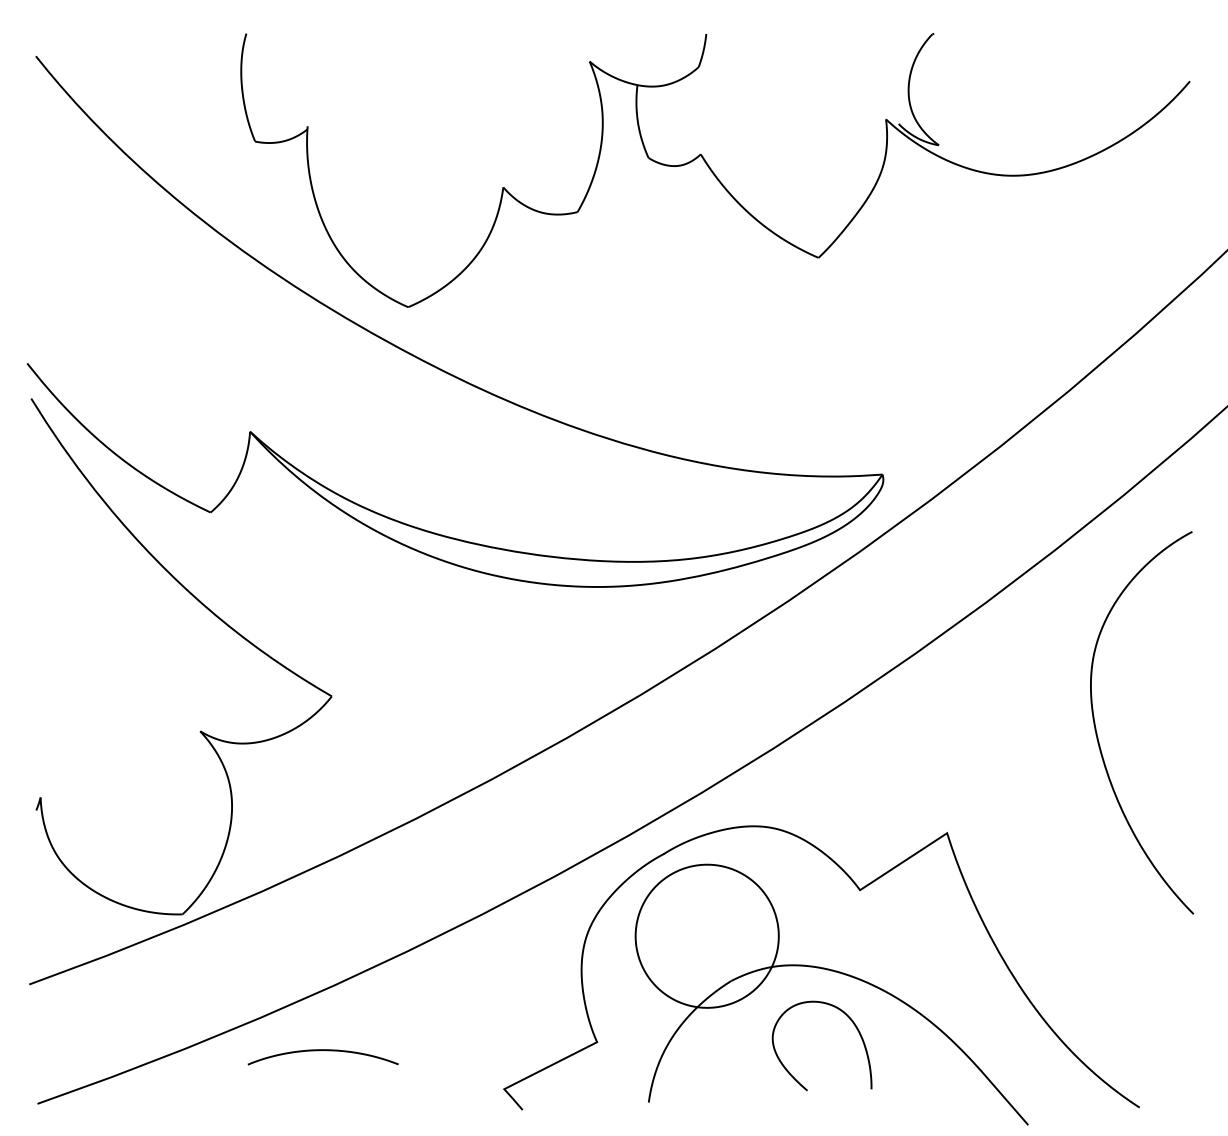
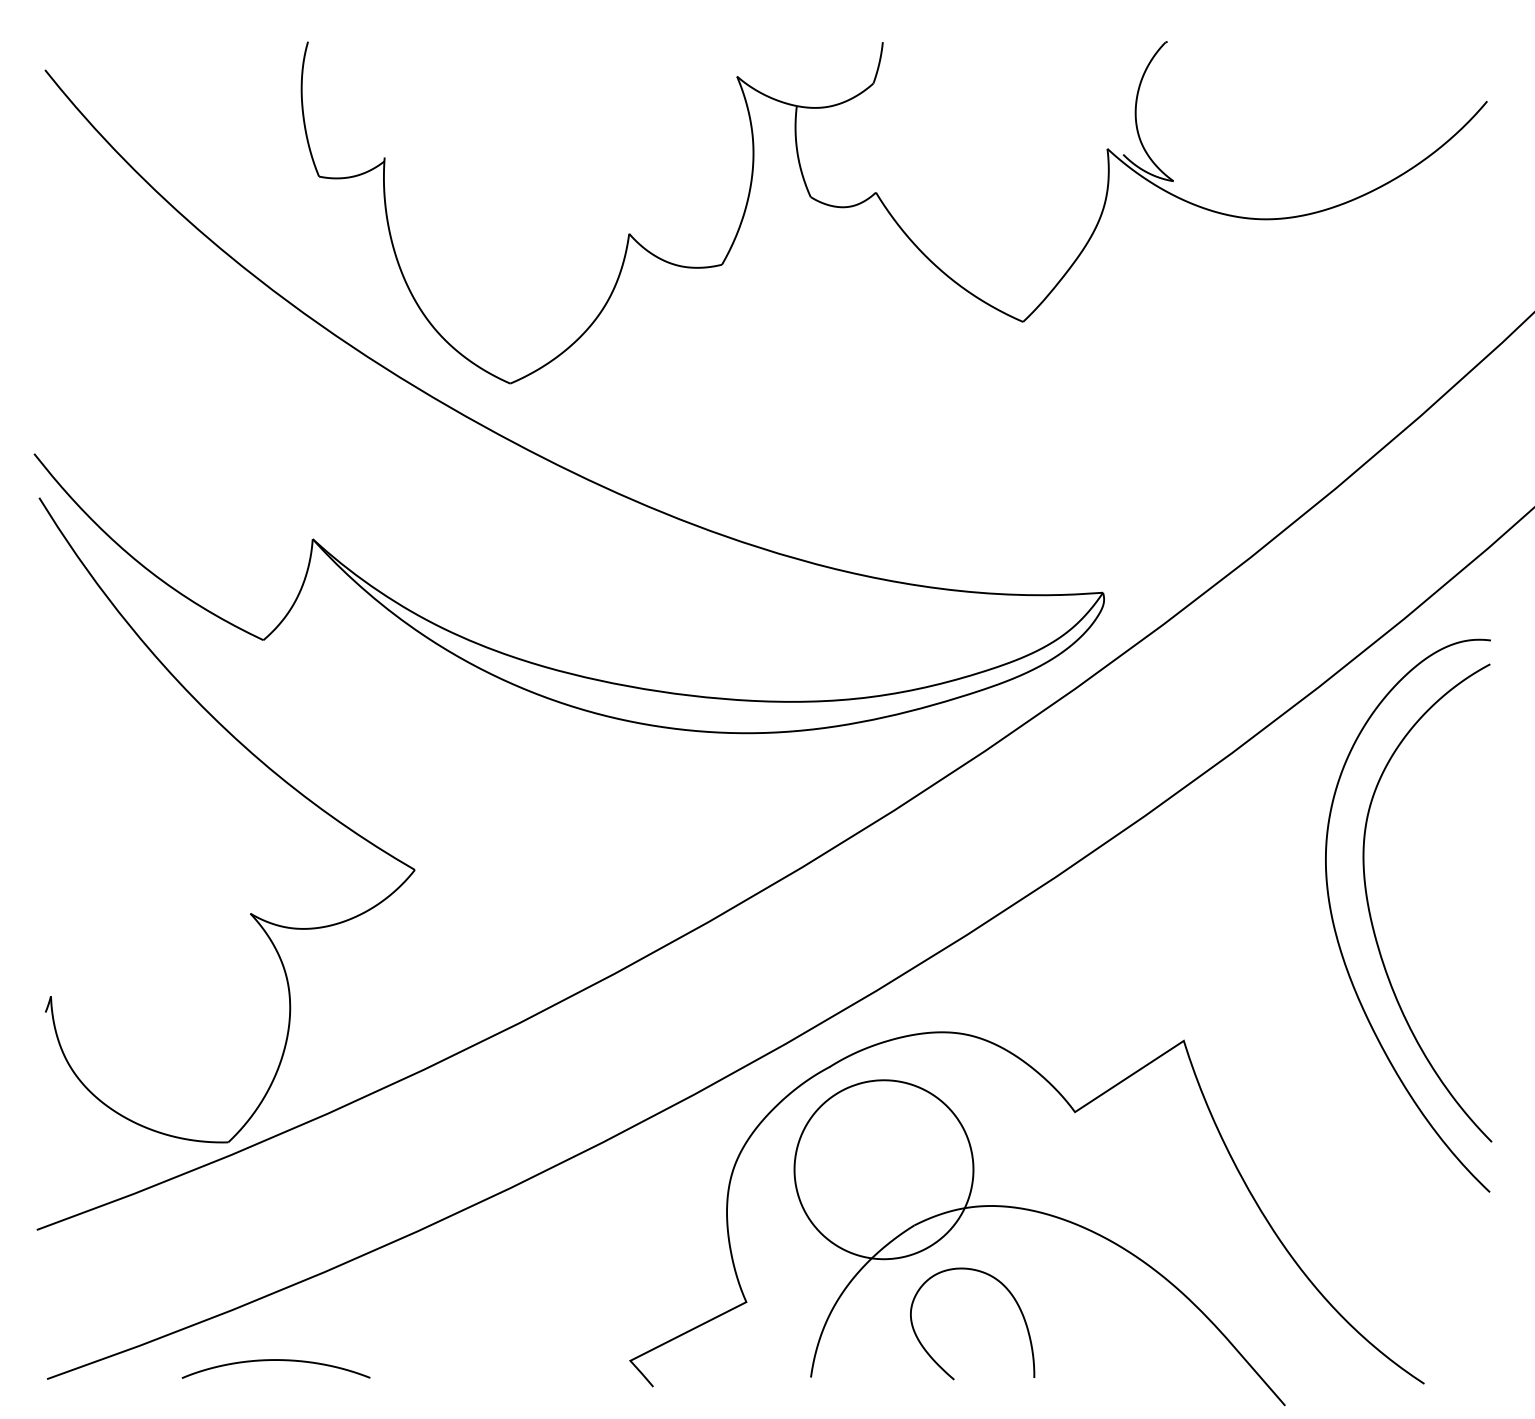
curve: (1070, 748) -> (1337, 934), added
curve: (853, 1024) -> (1011, 1296), moved
curve: (322, 1050) -> (275, 1360), moved

